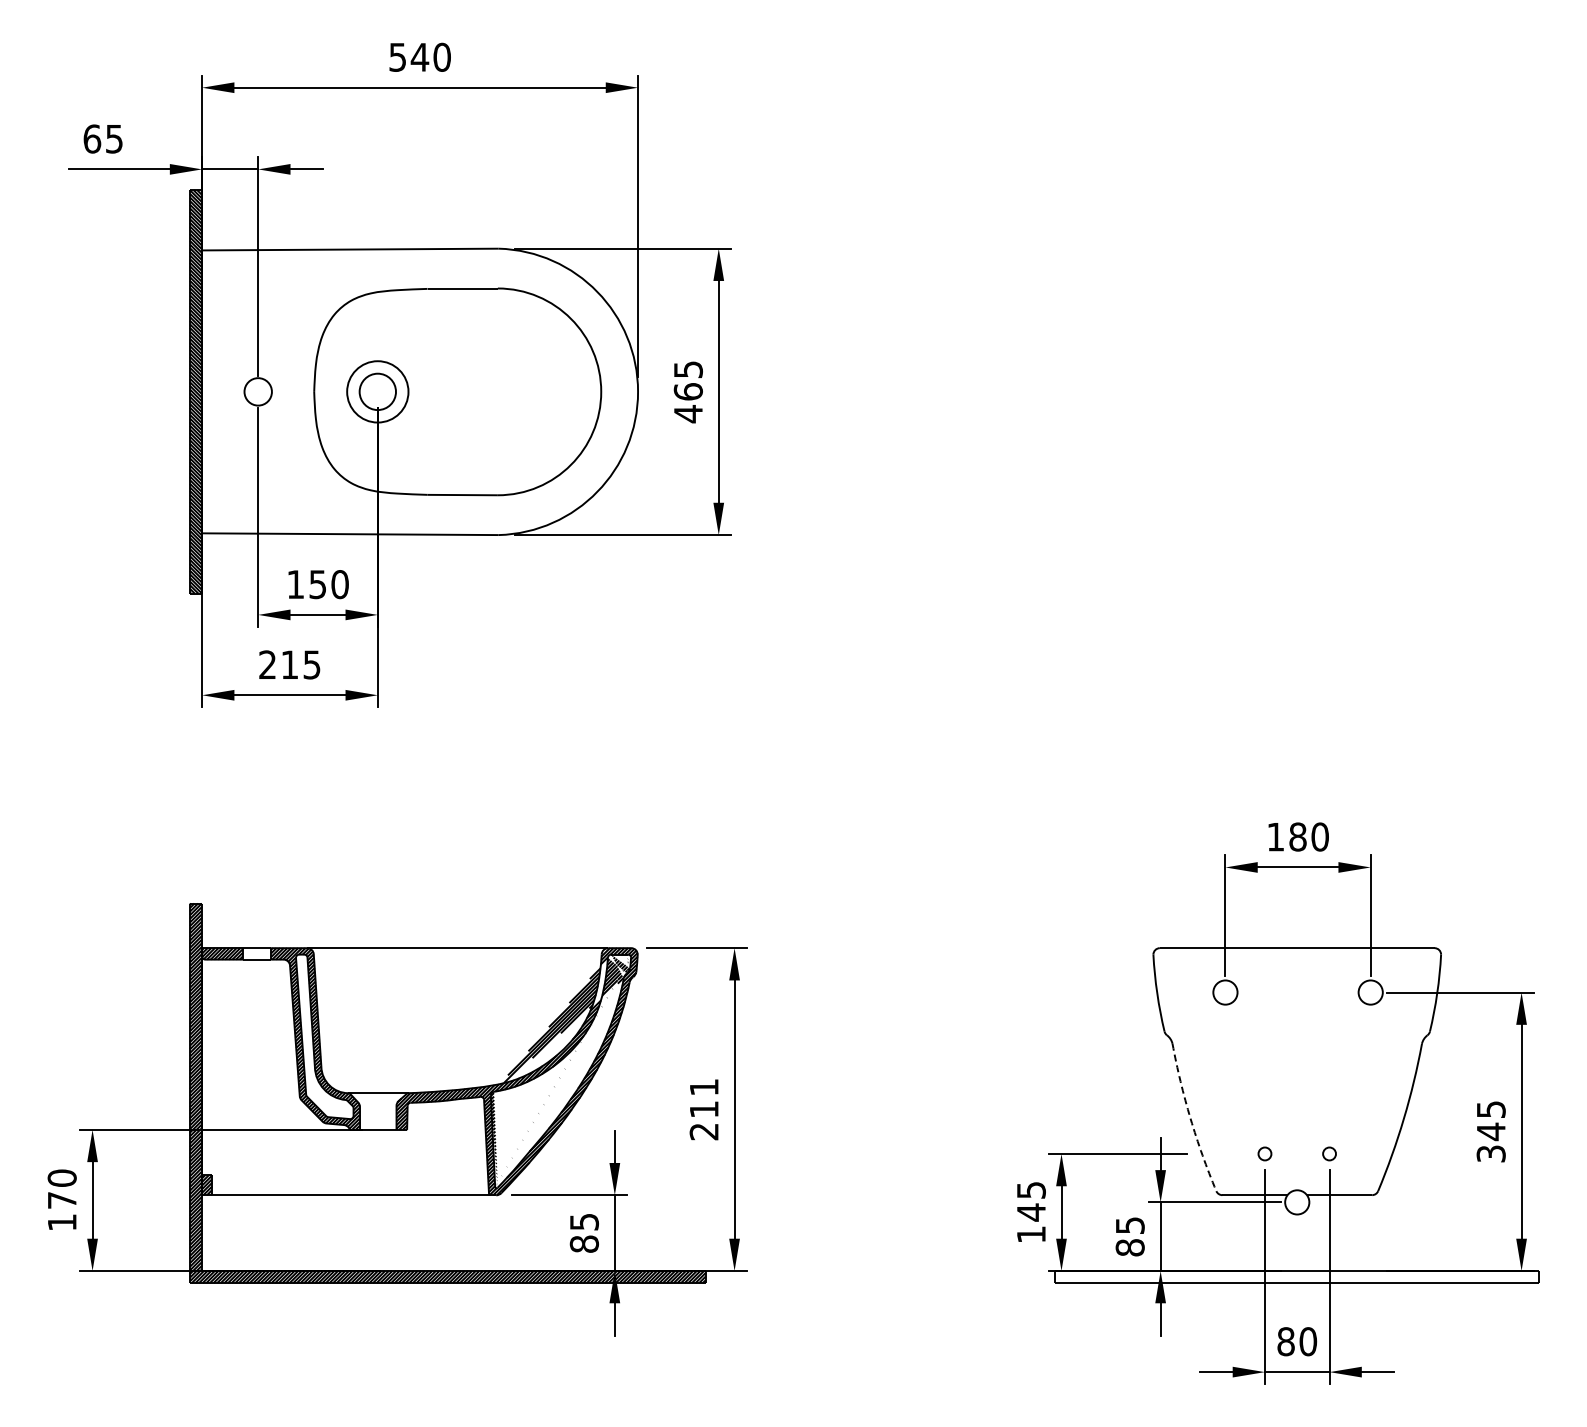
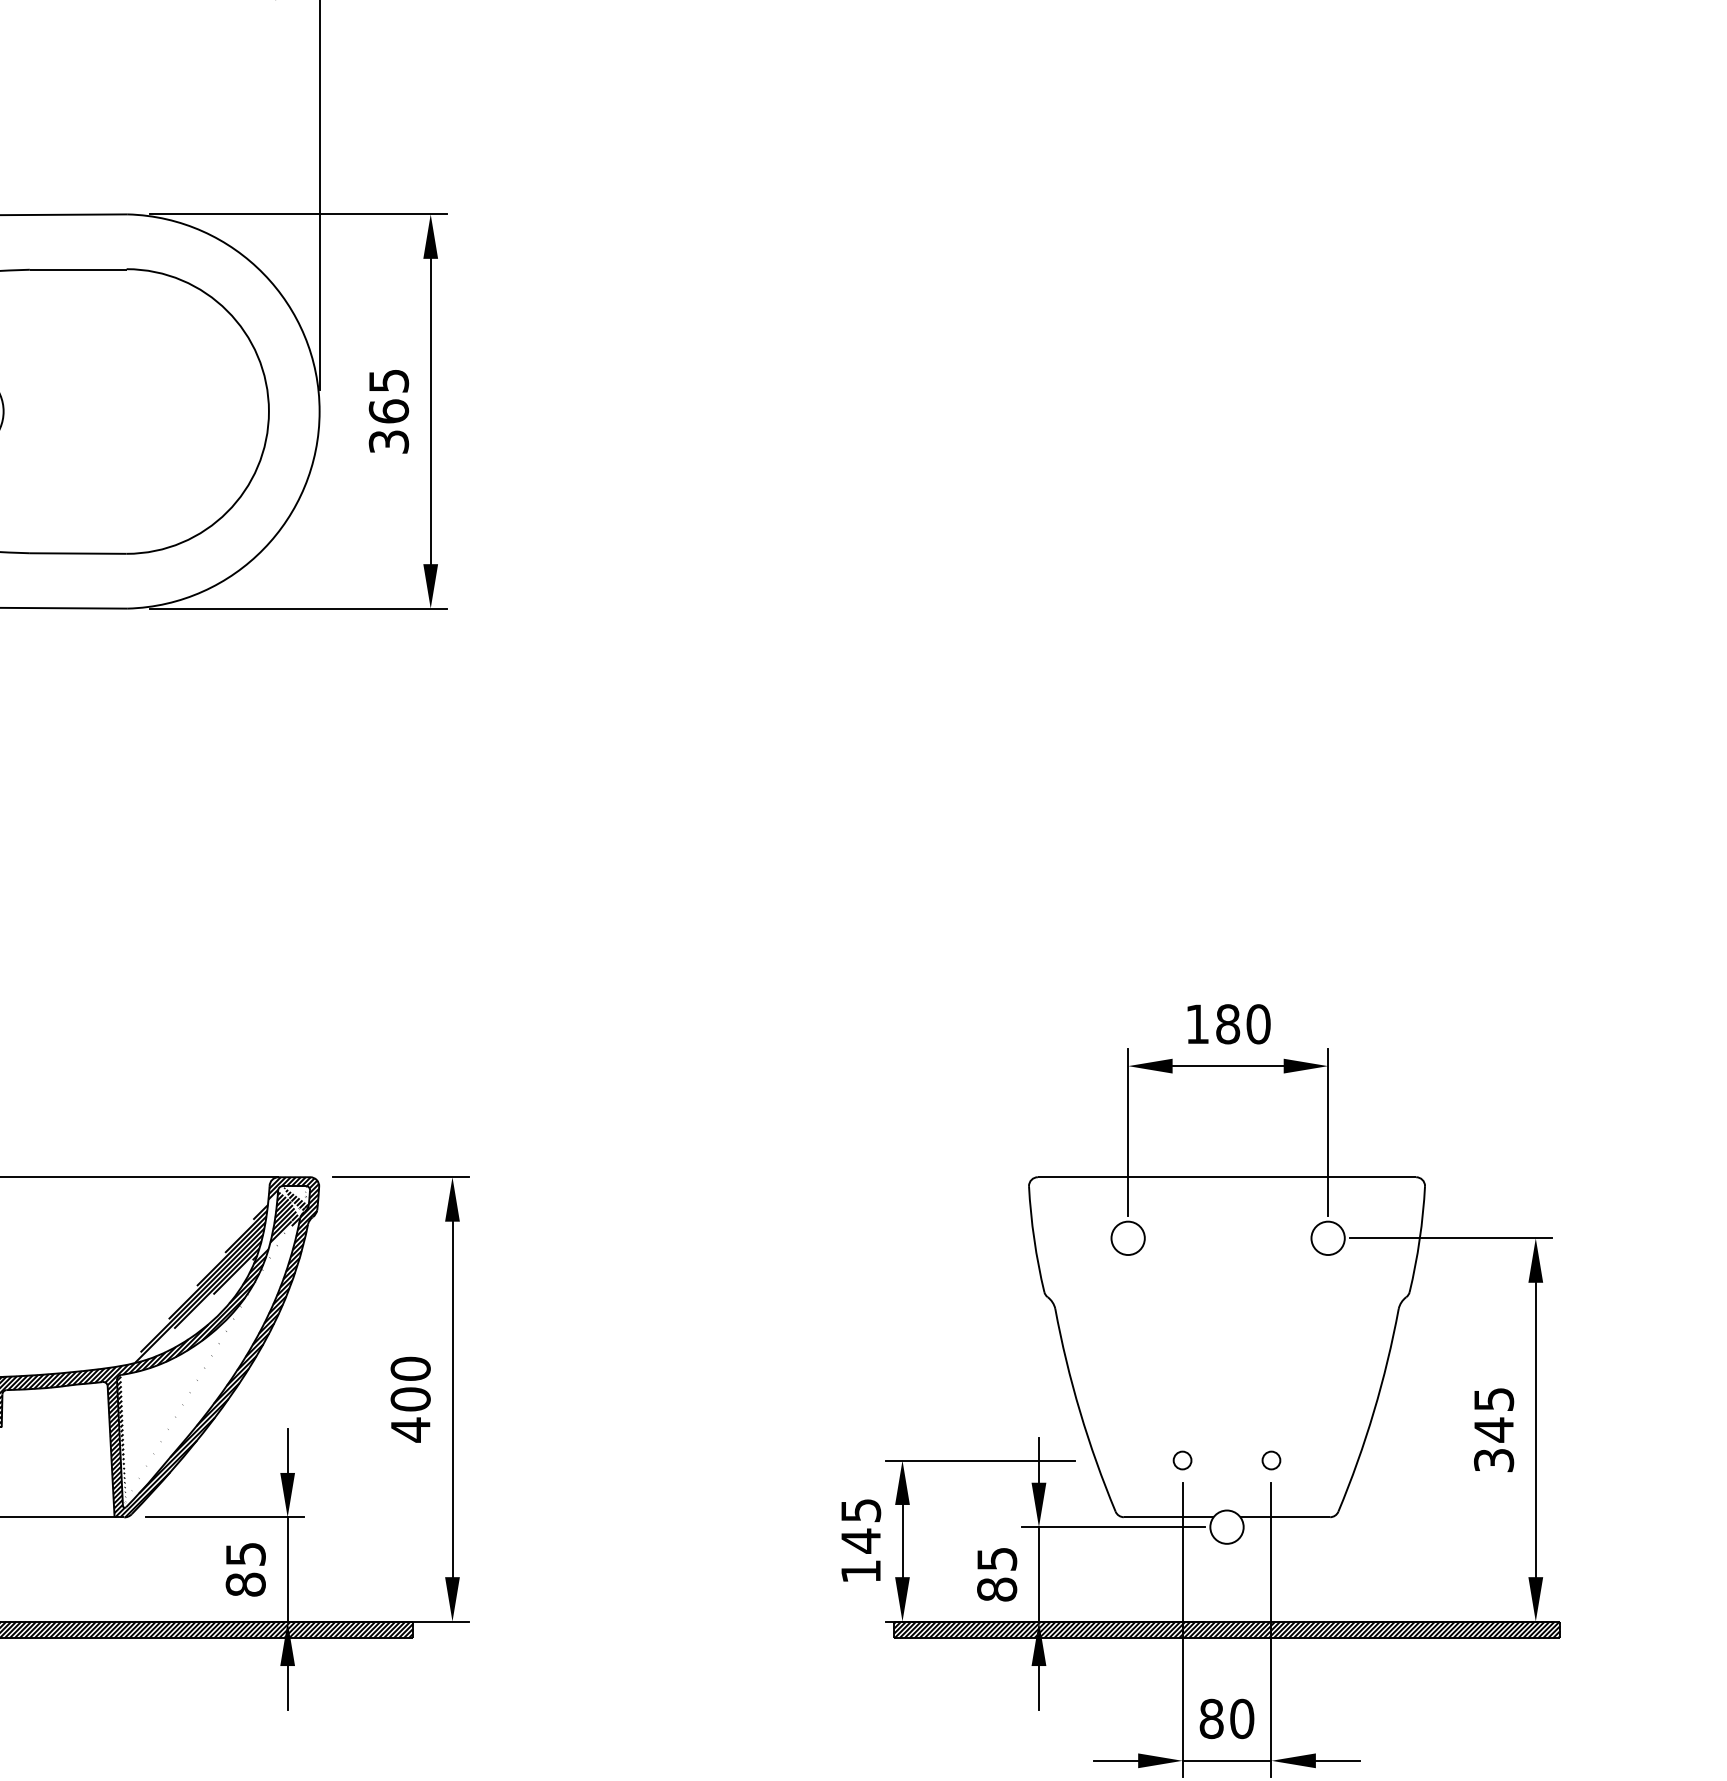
text: (687, 414) -> (387, 442), 465 -> 365
text: (703, 1109) -> (409, 1399), 211 -> 400
arc: (1190, 1118) -> (1080, 1411), dashed -> solid
hatch: (1297, 1277) -> (1227, 1630), added

